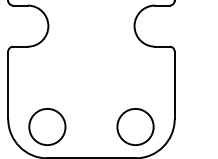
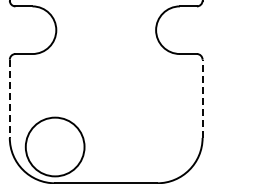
line: (7, 85) -> (9, 99), solid -> dashed
line: (174, 85) -> (202, 98), solid -> dashed
circle: (135, 126) -> (157, 146), removed
circle: (47, 127) -> (55, 147), size x1.4

